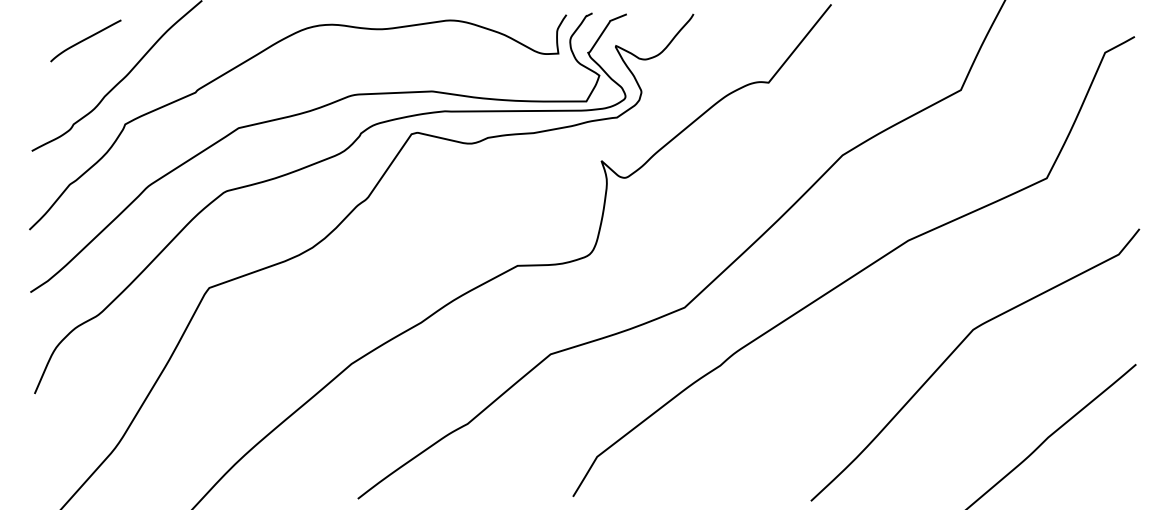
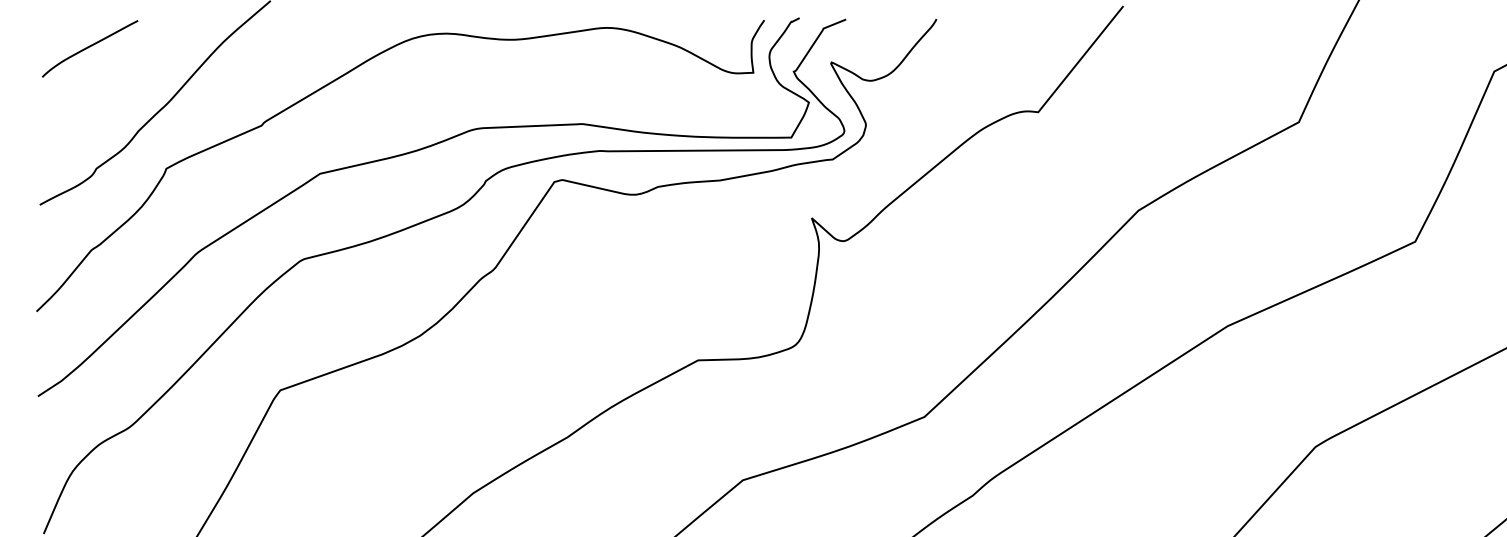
curve: (85, 40) -> (89, 48), moved

